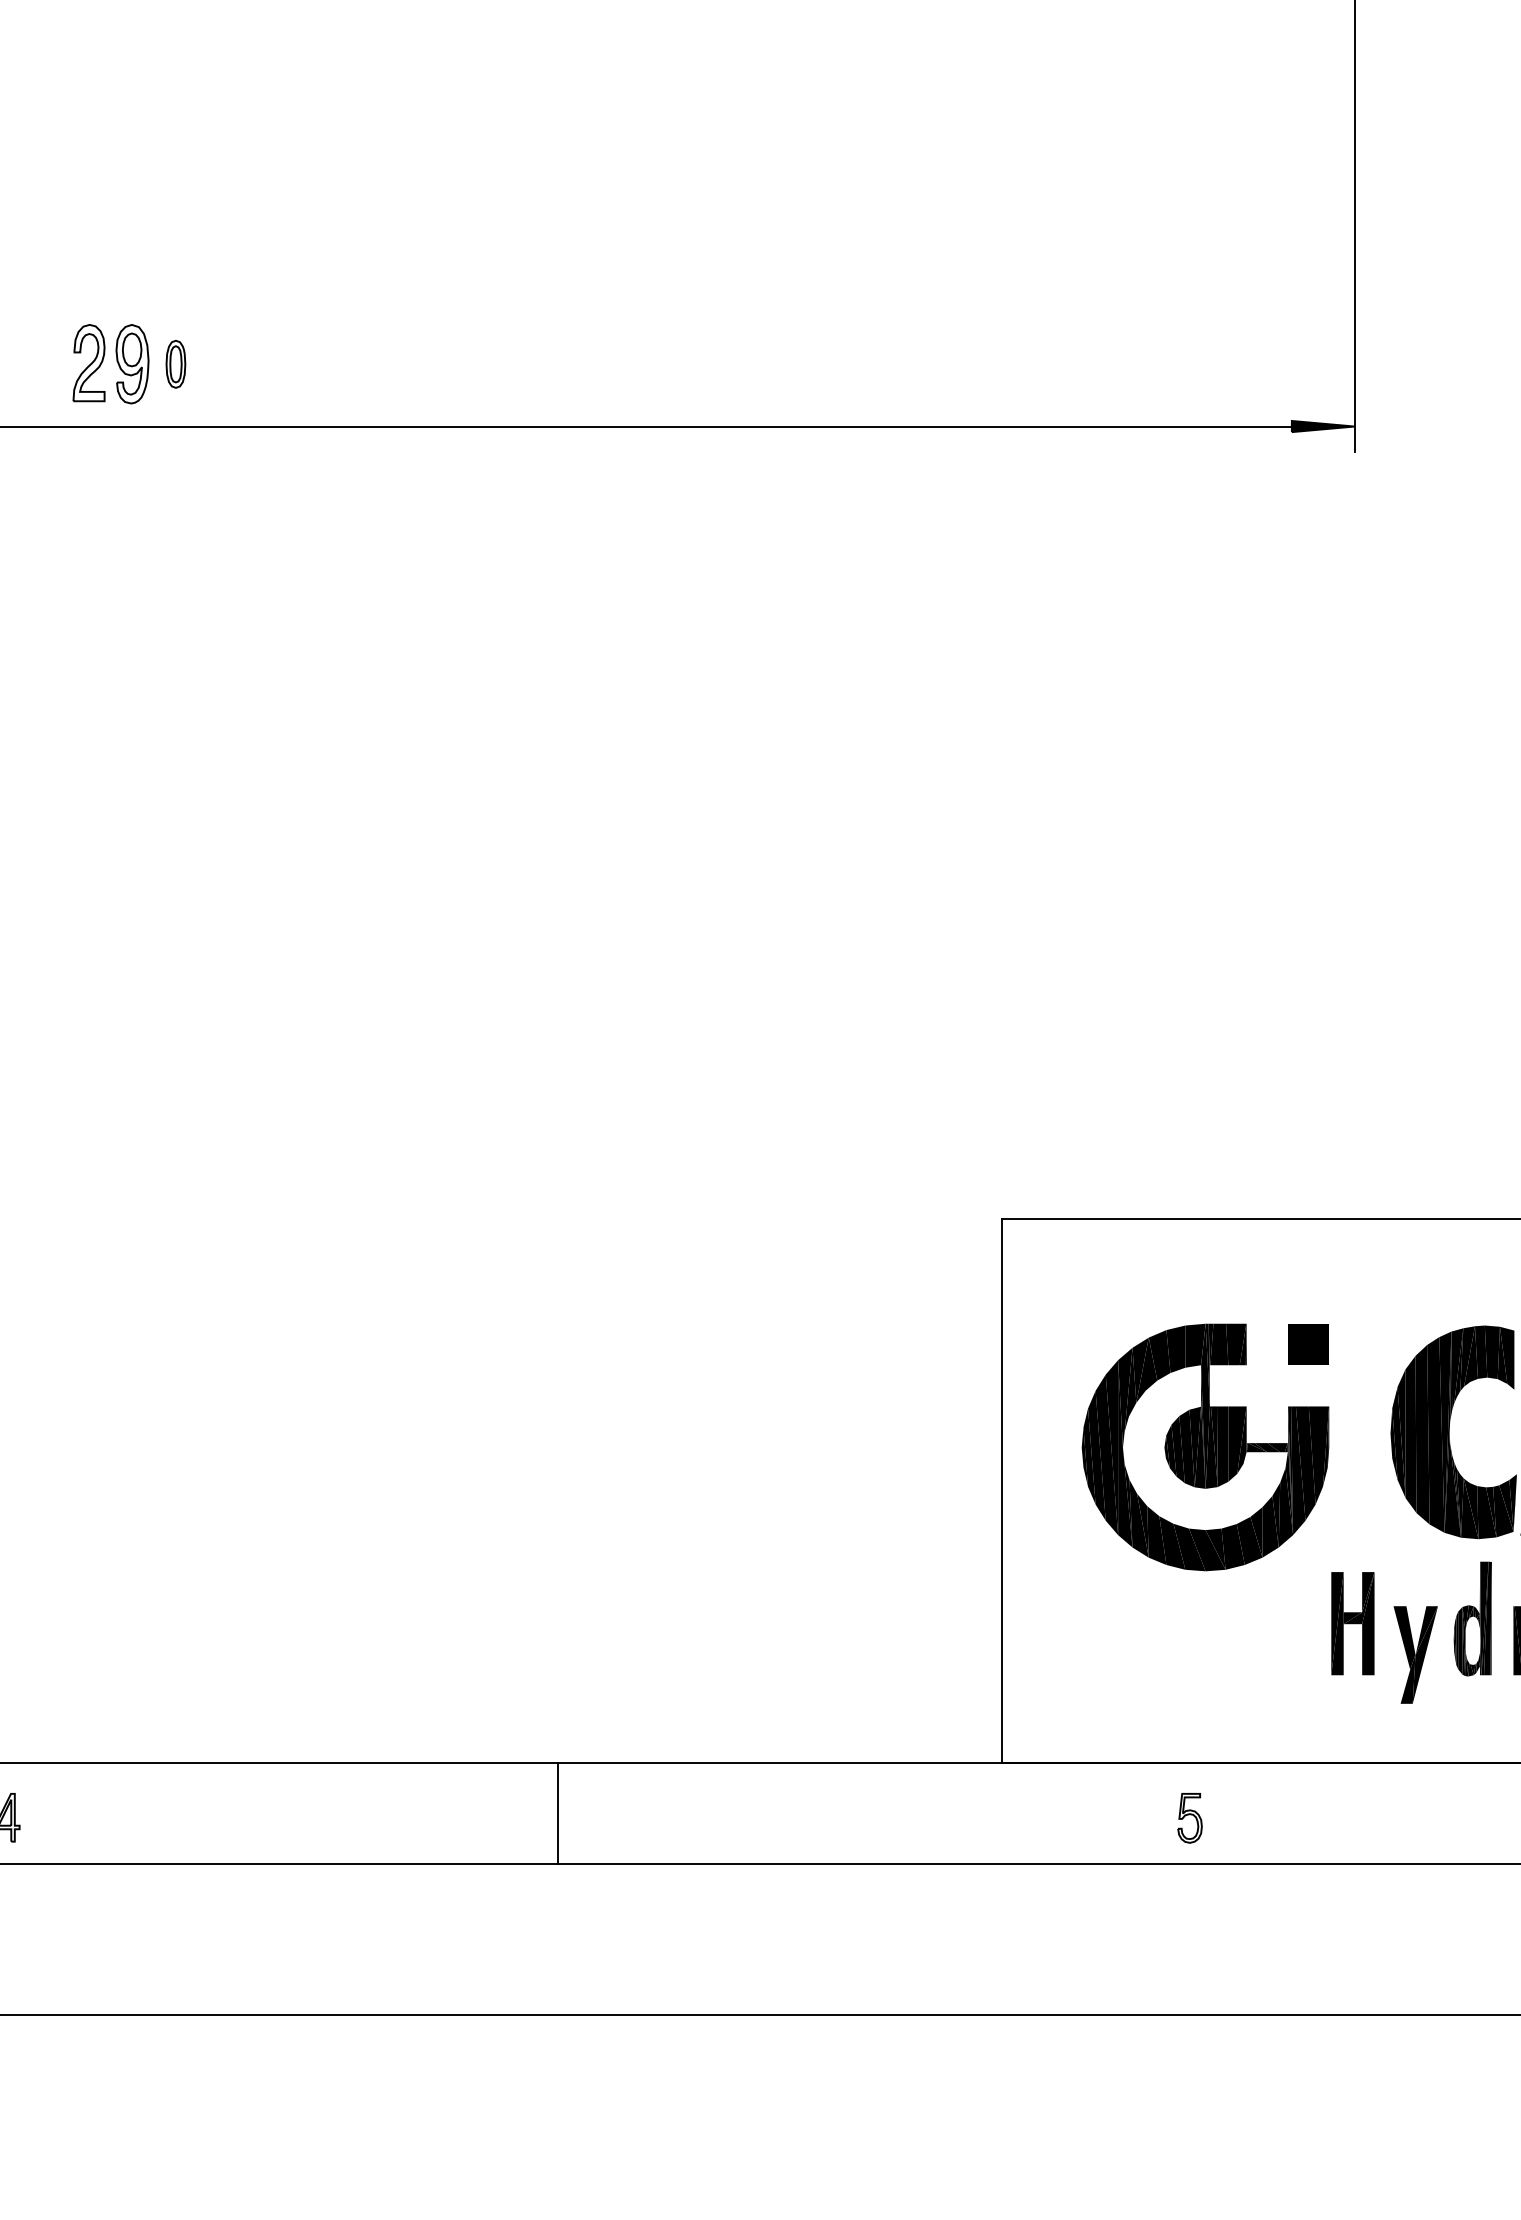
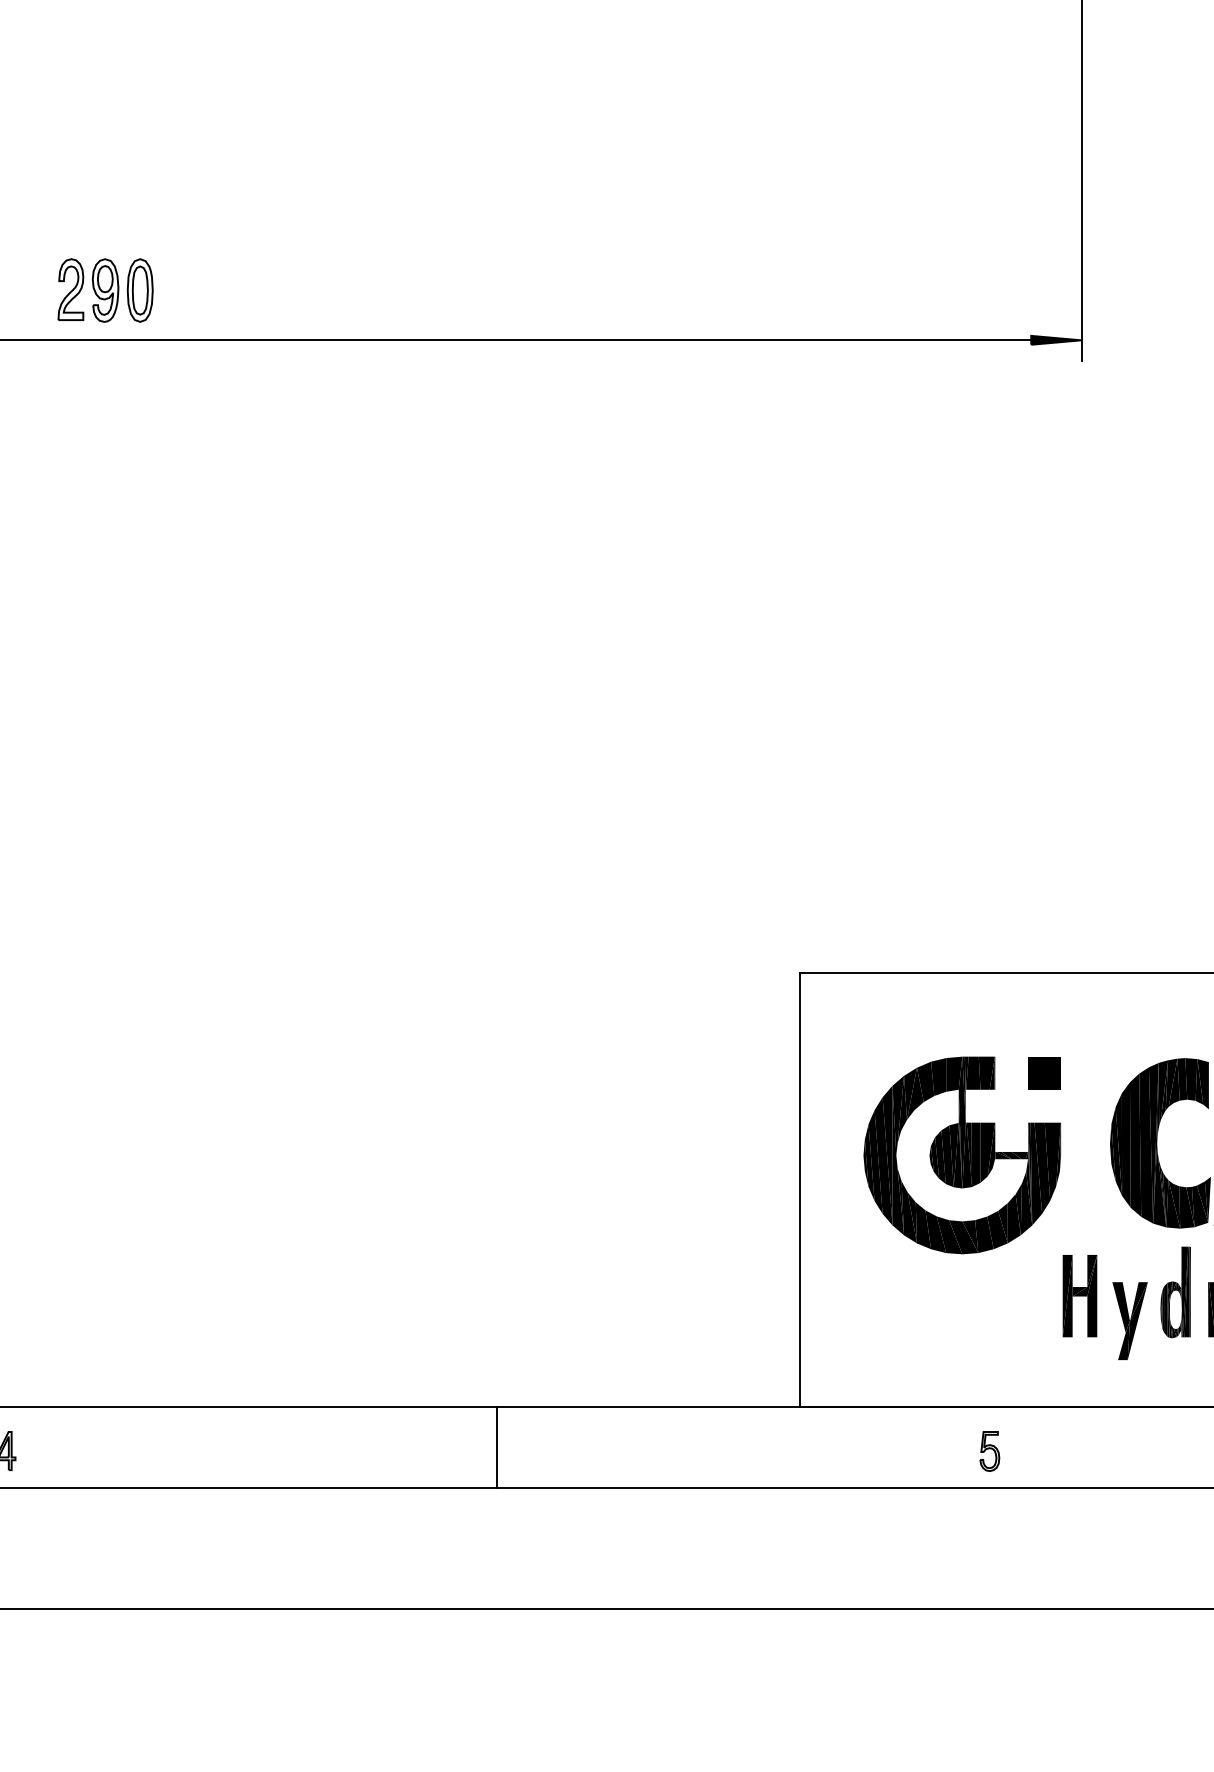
part: (175, 364) -> (139, 290), size x1.67
line: (557, 1812) -> (496, 1446), moved
part: (1189, 1818) -> (989, 1451), moved

